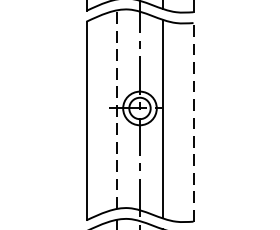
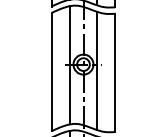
line: (116, 108) -> (69, 64), dashed -> solid
line: (193, 121) -> (115, 72), dashed -> solid

